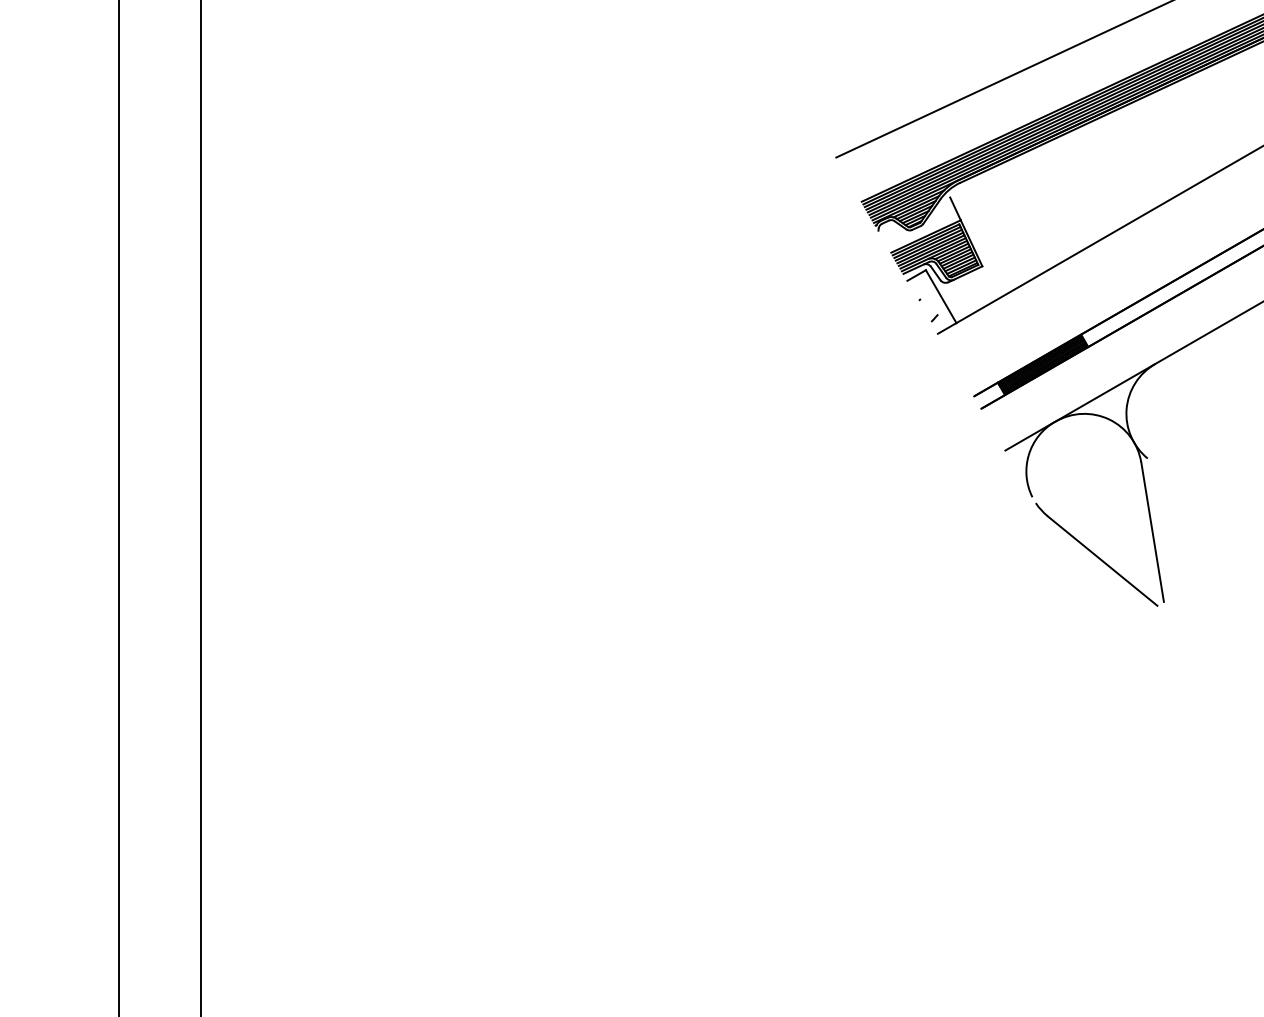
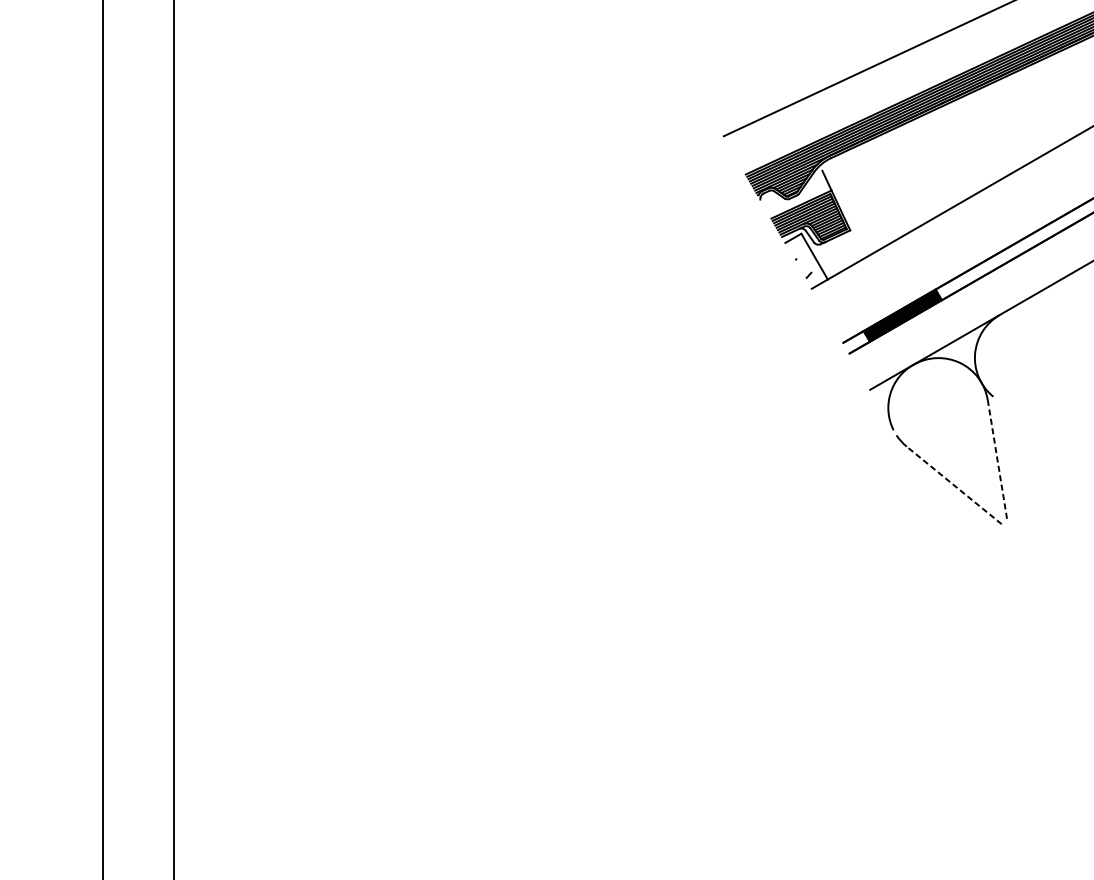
line: (1152, 532) -> (997, 460), solid -> dashed
line: (1102, 561) -> (954, 485), solid -> dashed

